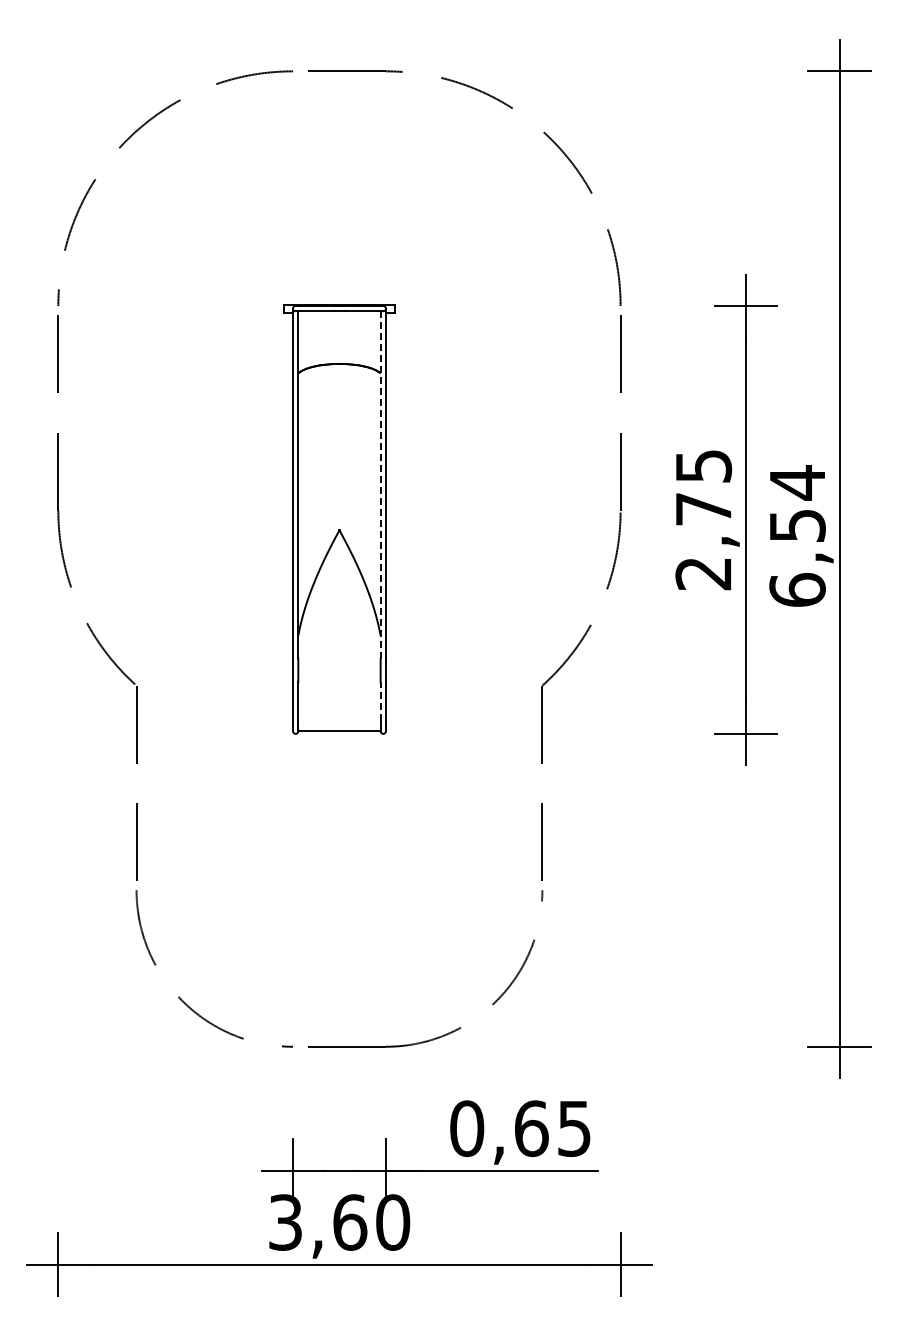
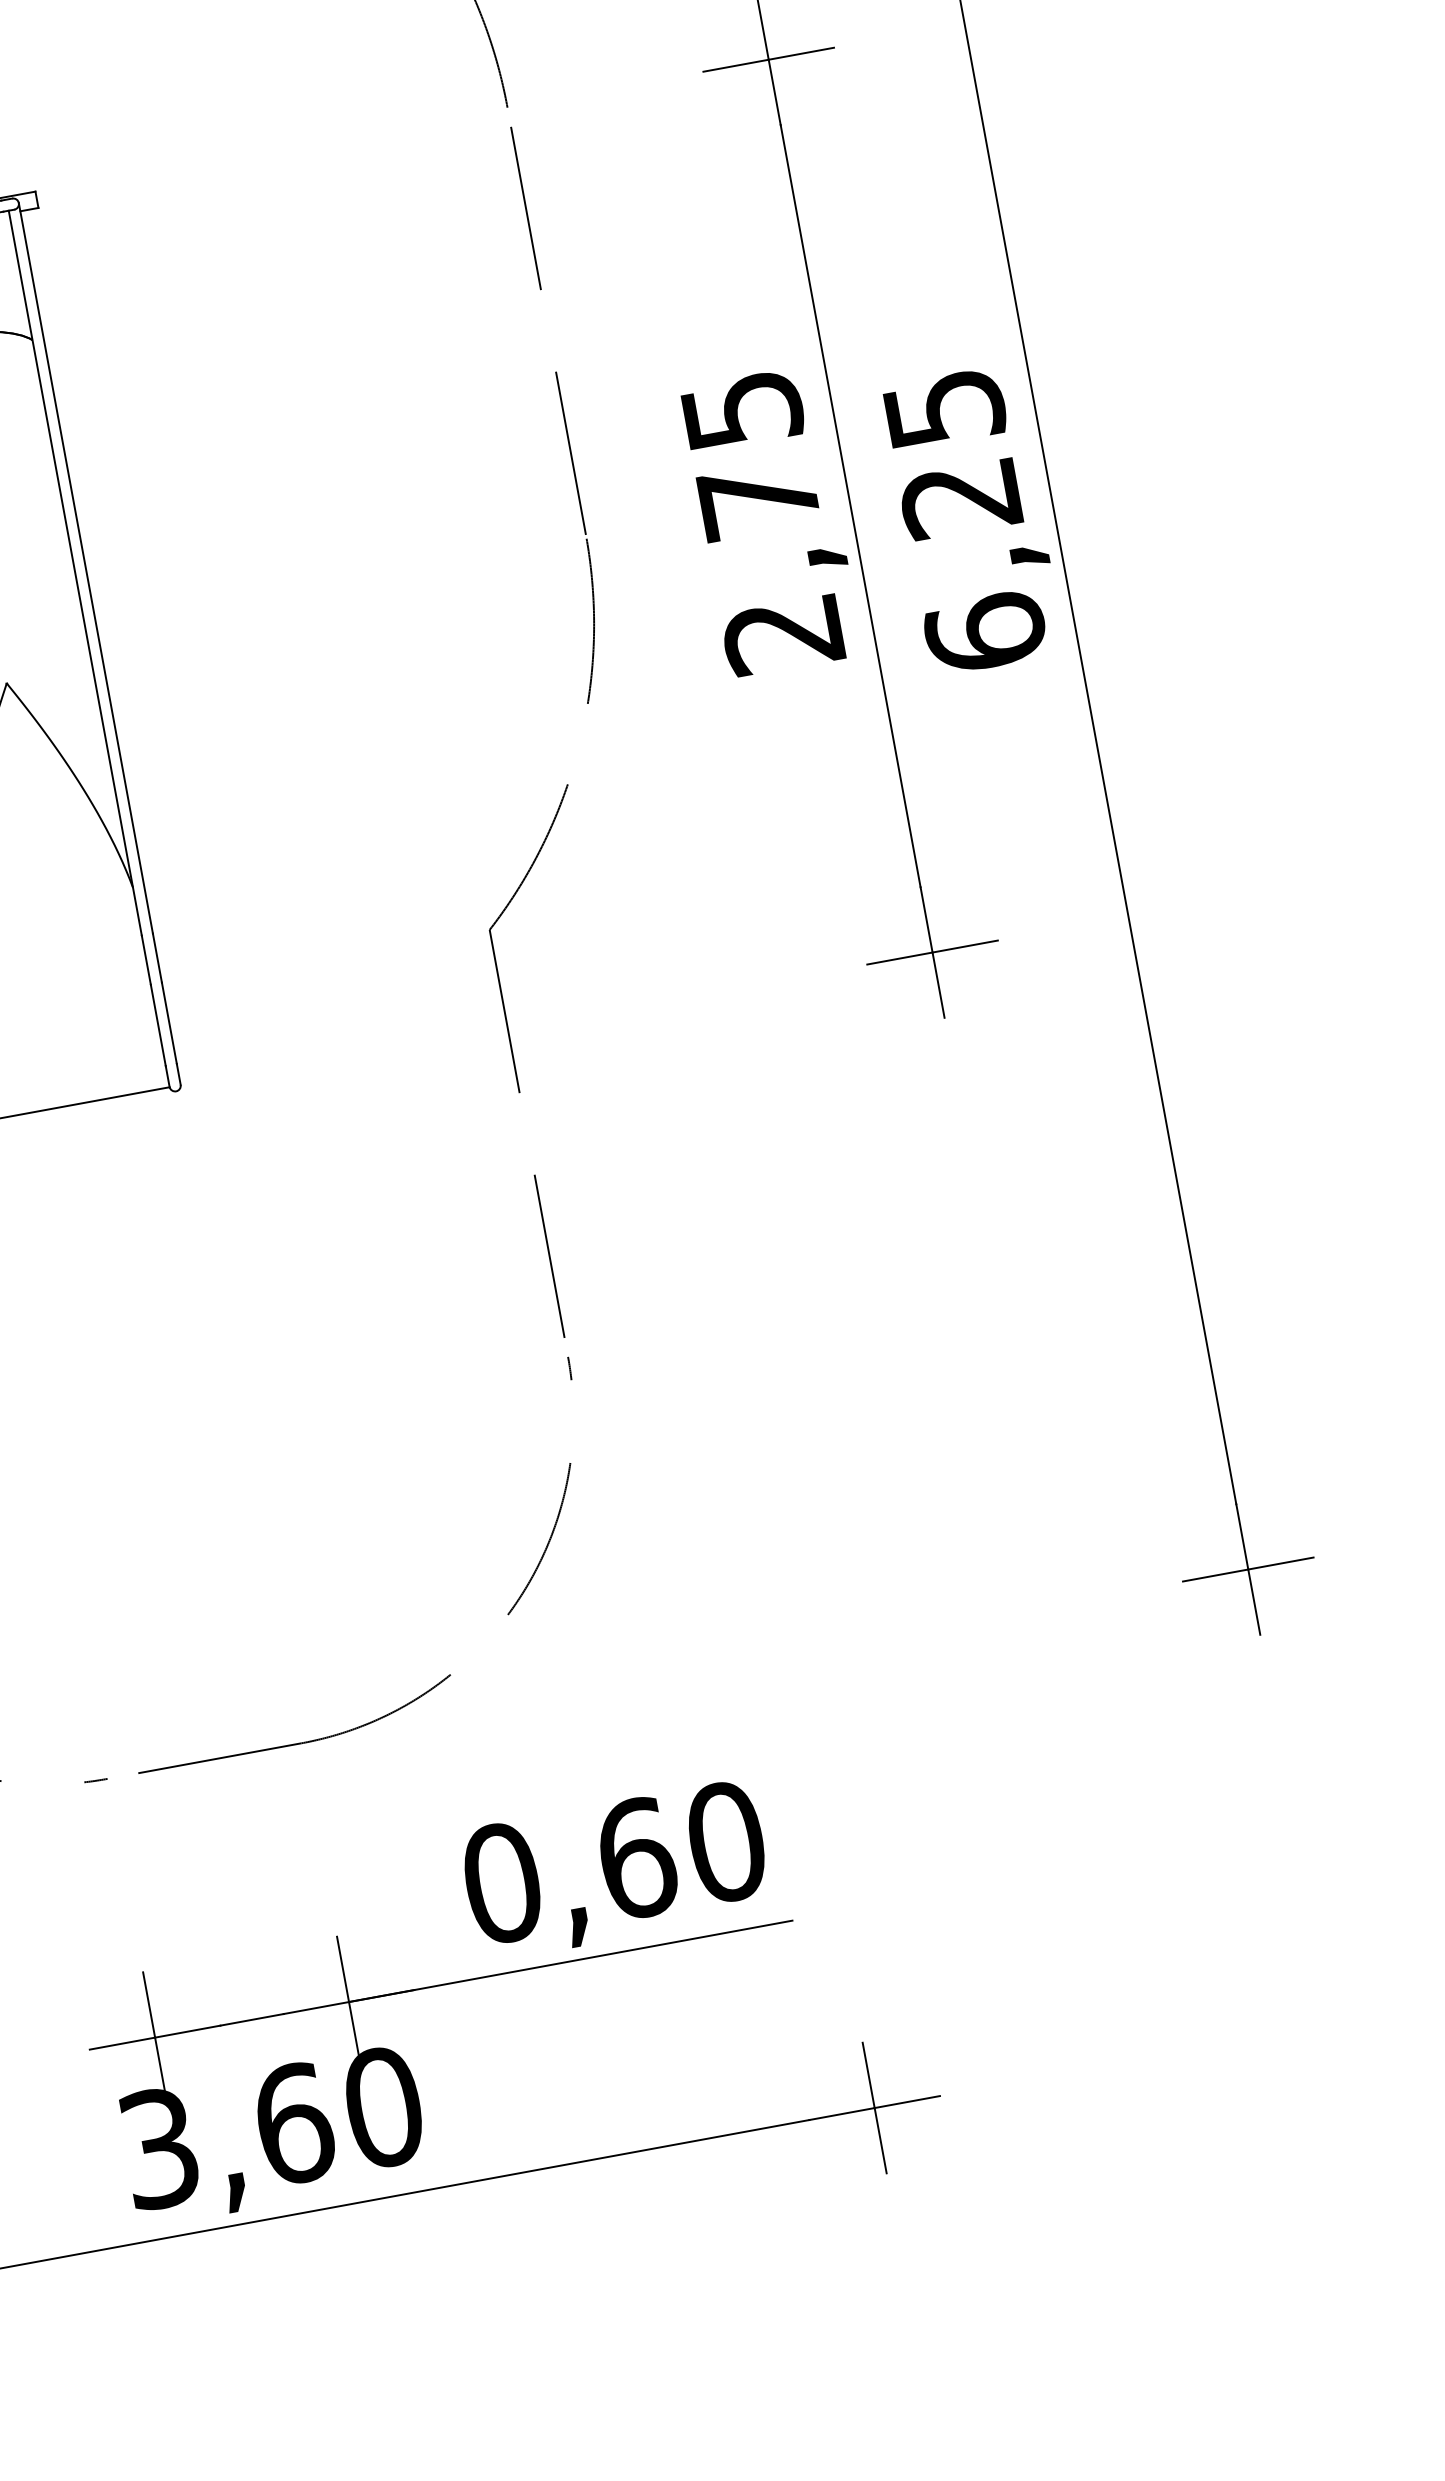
line: (380, 485) -> (75, 574), dashed -> solid
text: (797, 503) -> (952, 452), 6,54 -> 6,25
line: (380, 701) -> (157, 1024), dashed -> solid
text: (574, 1128) -> (726, 1841), 0,65 -> 0,60

